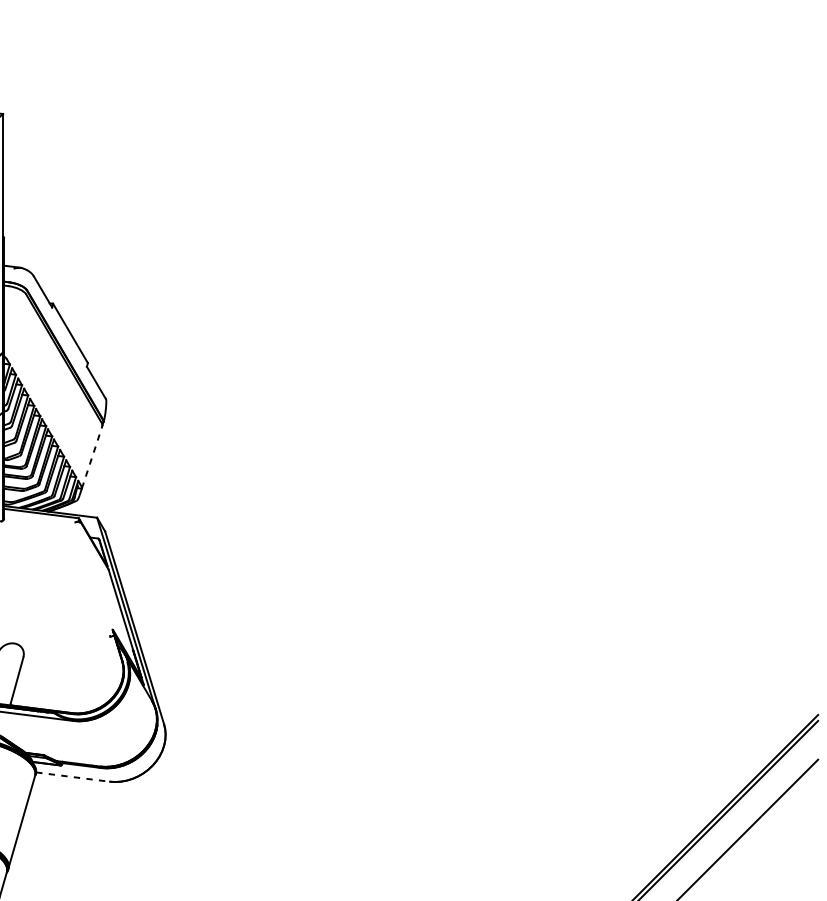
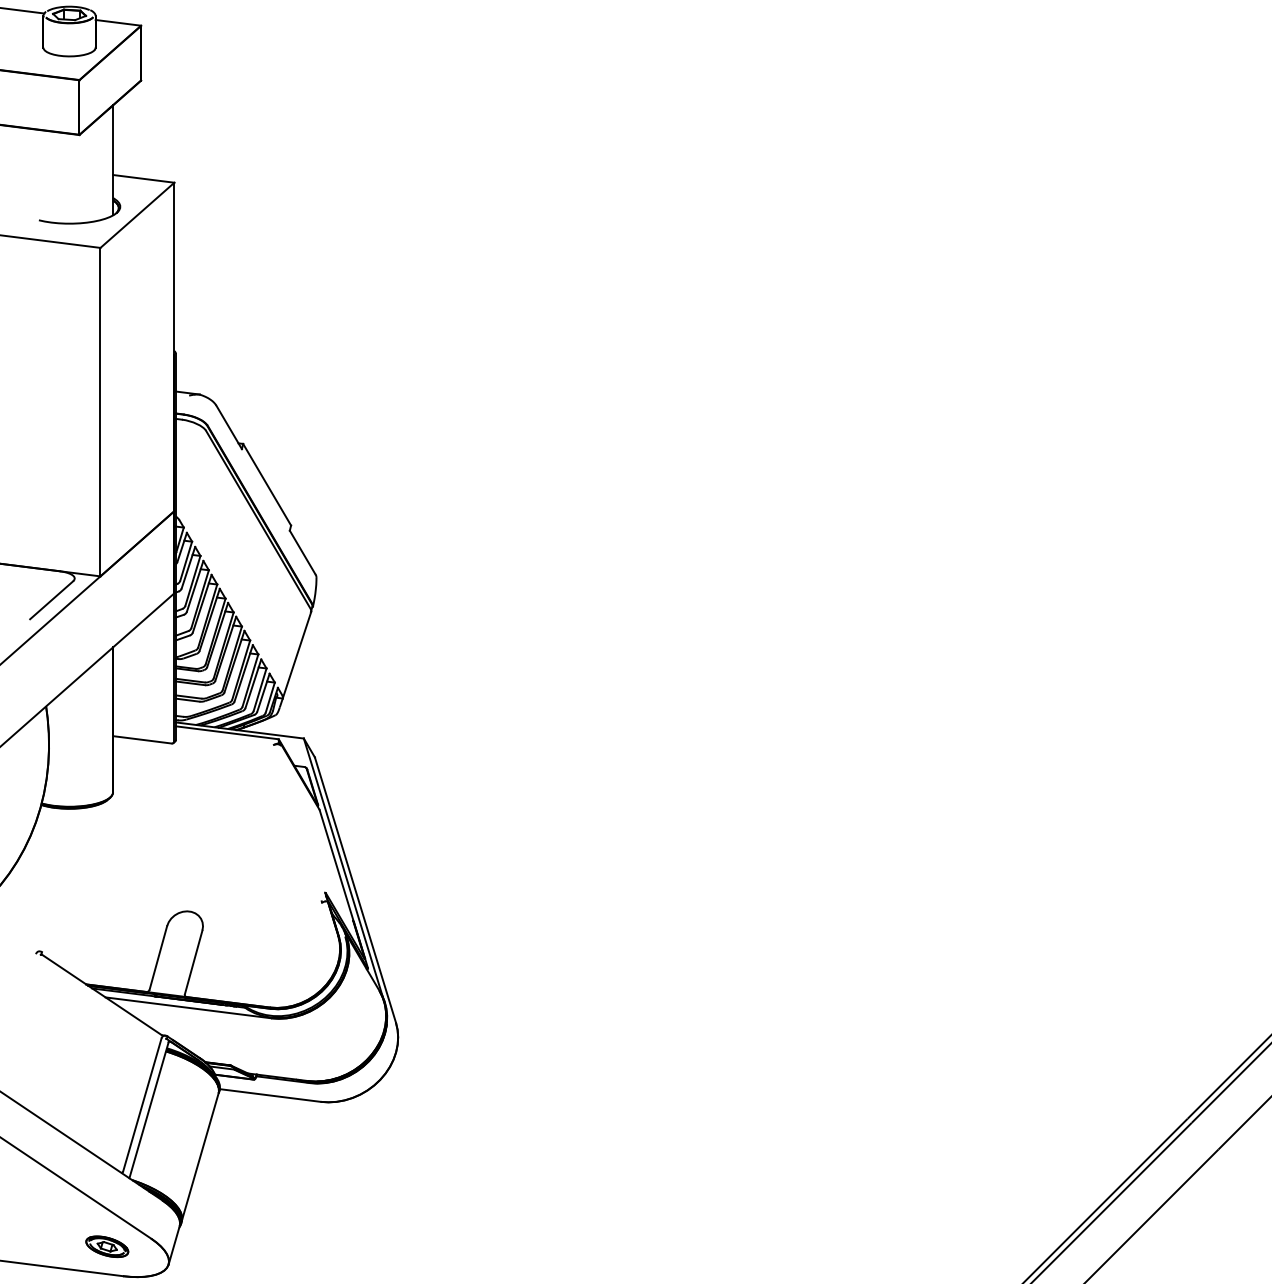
line: (92, 456) -> (297, 654), dashed -> solid
line: (72, 777) -> (270, 1095), dashed -> solid

